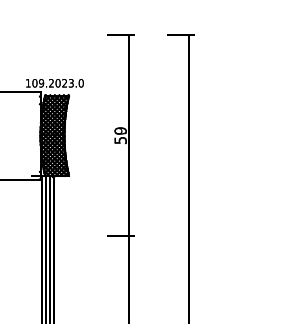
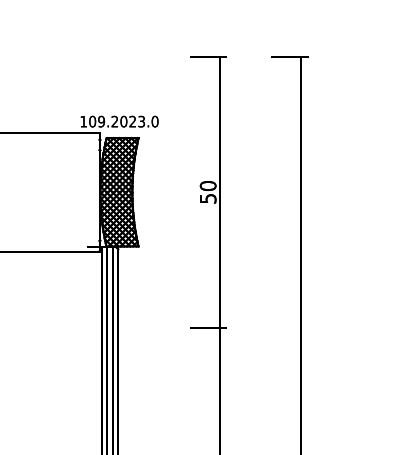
text: (120, 131) -> (208, 186), 59 -> 50

